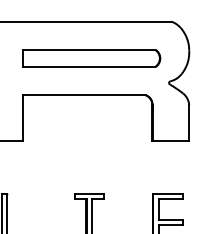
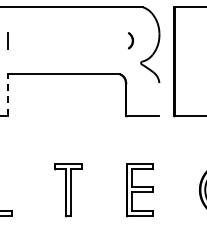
line: (89, 49) -> (68, 32), removed
line: (89, 66) -> (68, 48), removed
line: (23, 117) -> (8, 94), solid -> dashed
line: (189, 122) -> (159, 99), removed

